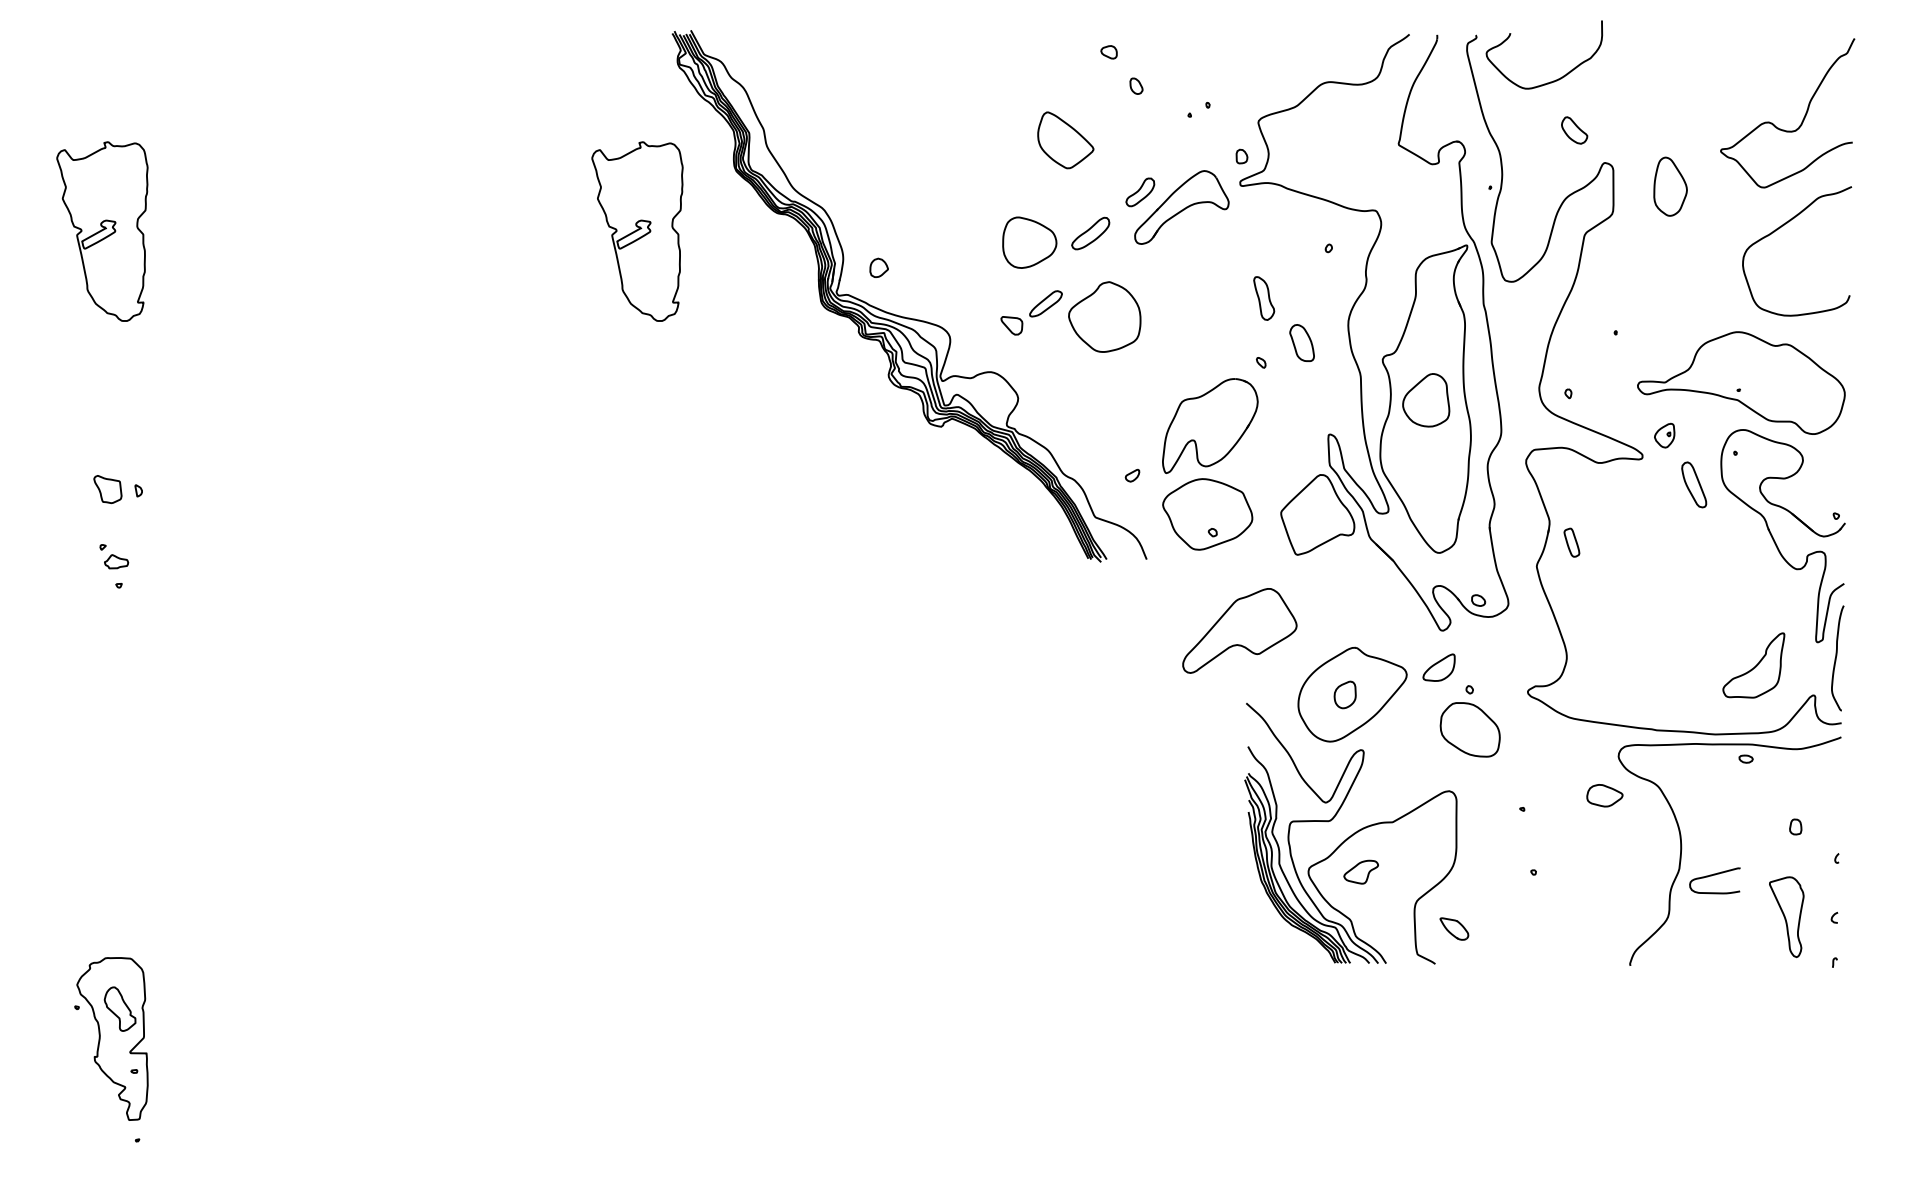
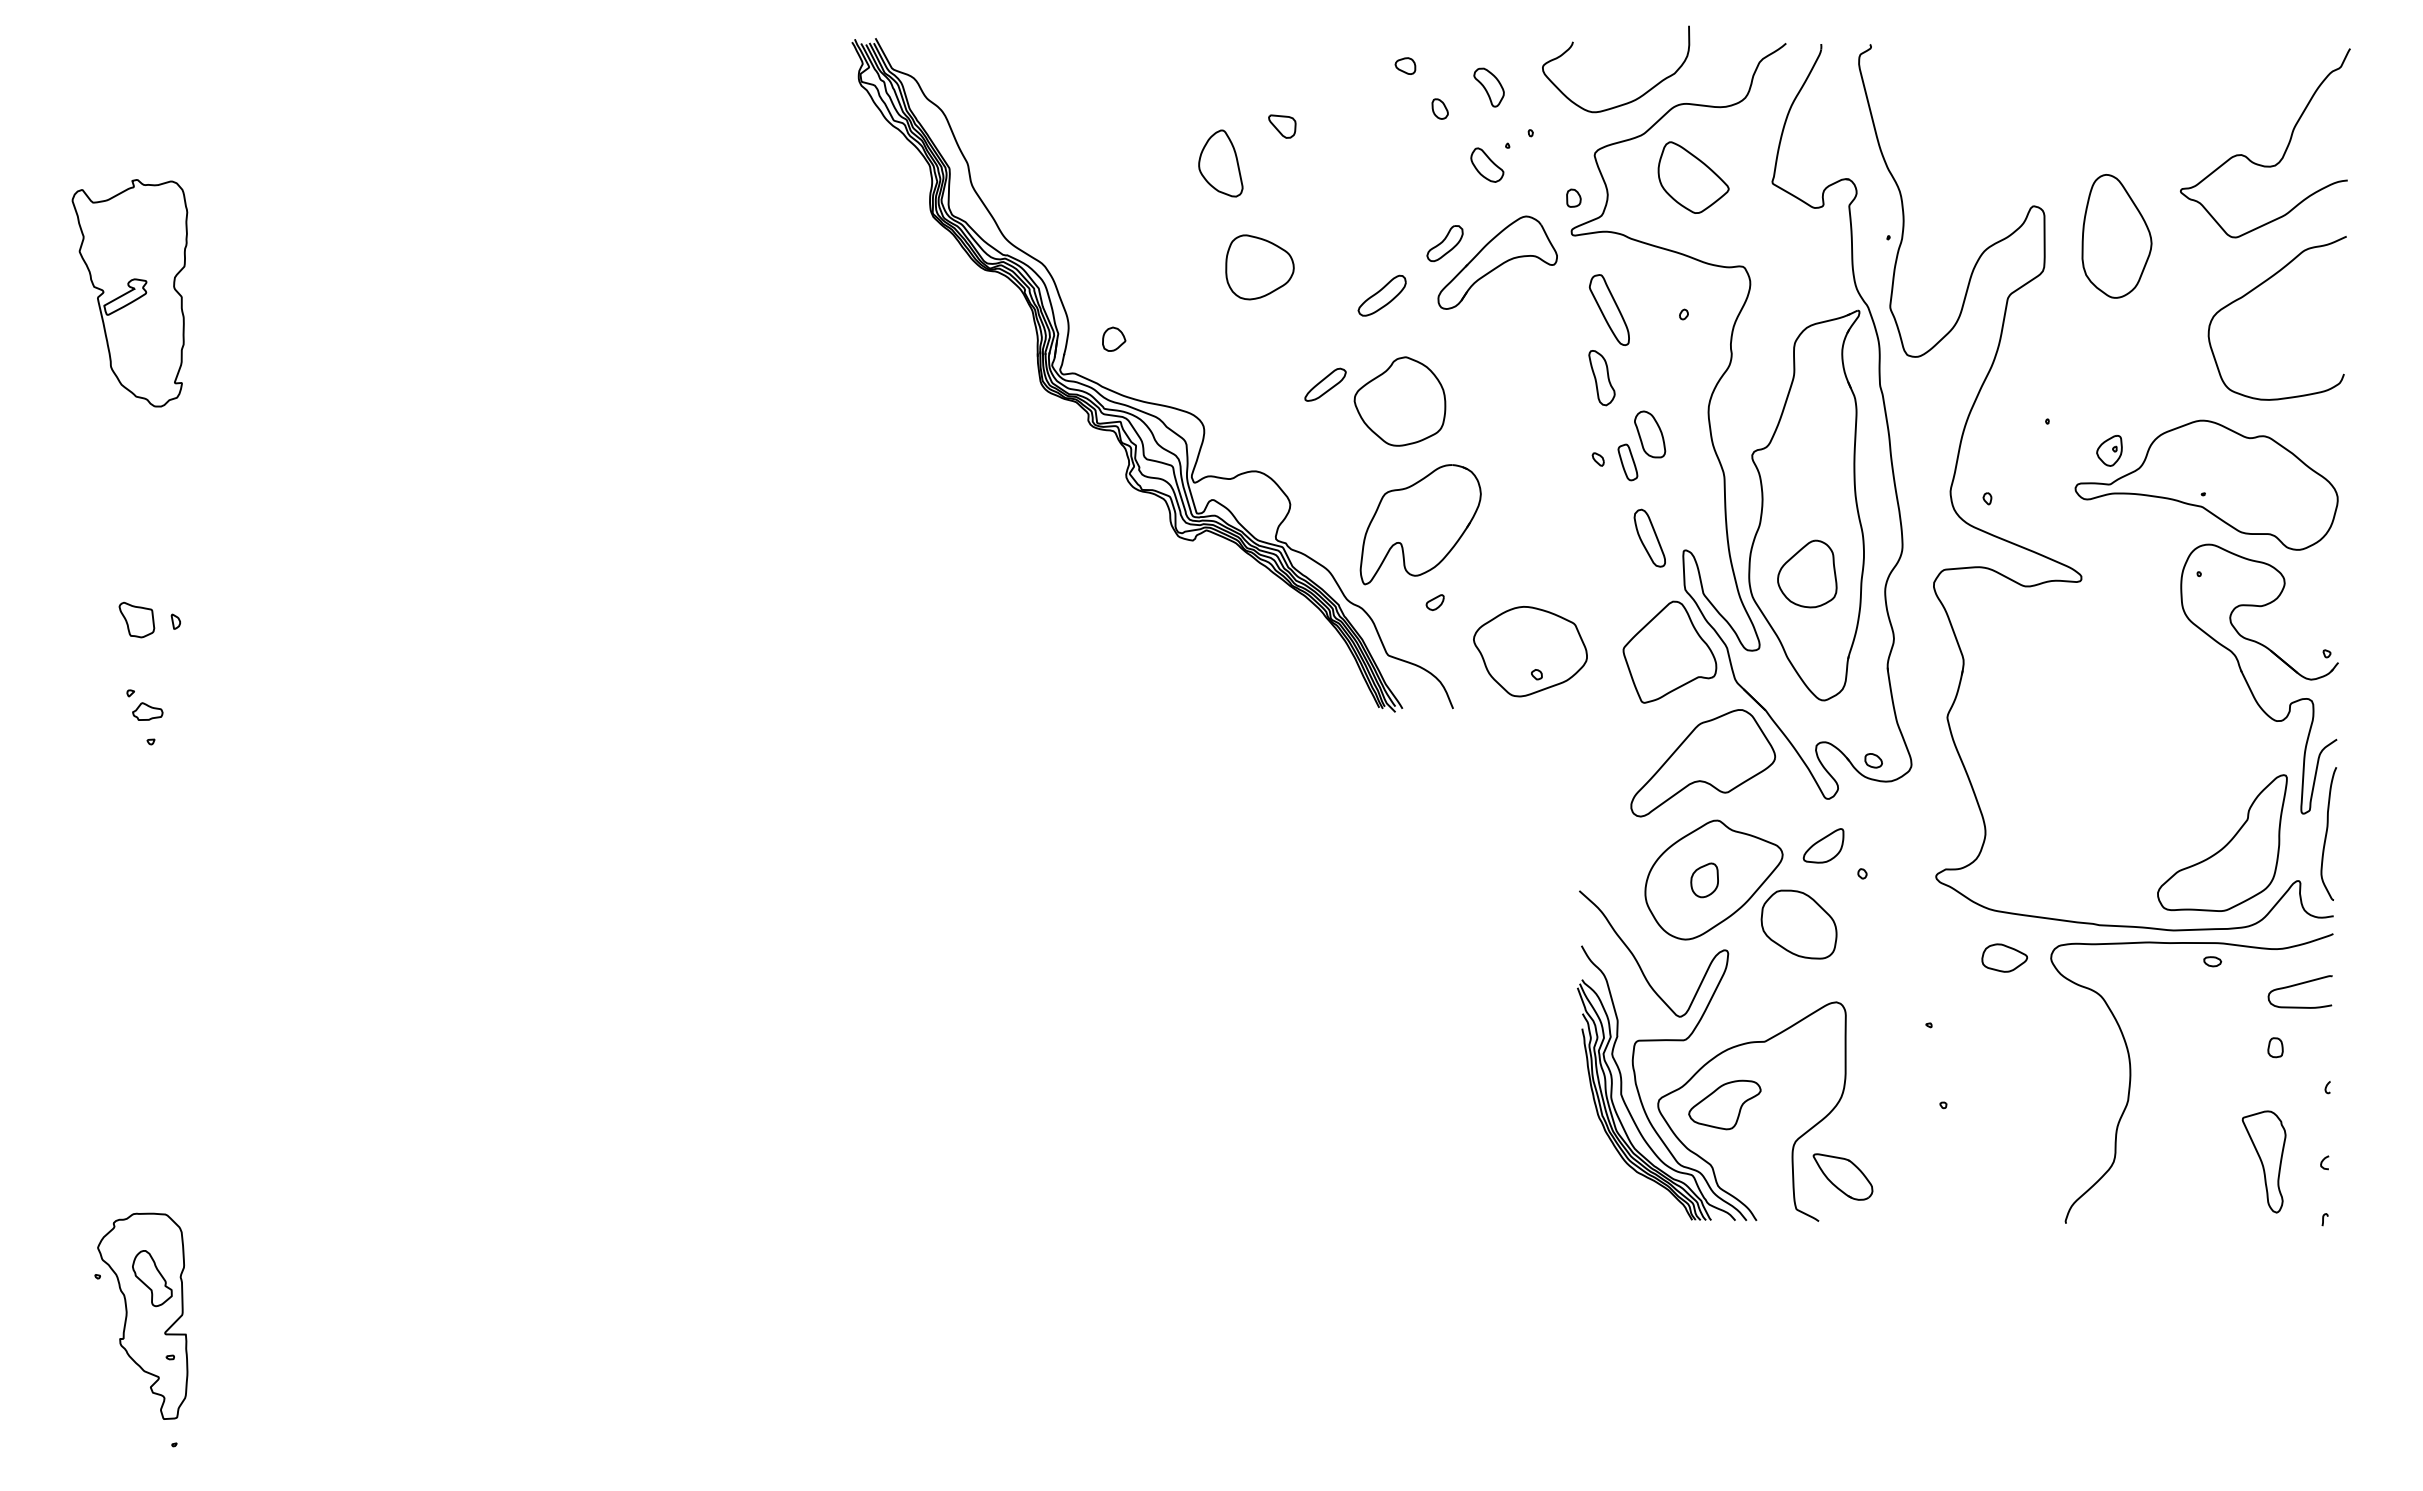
part: (1174, 69) -> (1488, 87), added
curve: (1556, 79) -> (1631, 100), moved
part: (963, 129) -> (1220, 163), added
part: (1574, 129) -> (1487, 164), moved
part: (1065, 140) -> (1693, 177), moved
part: (1670, 186) -> (2116, 236), size x1.67
part: (637, 231) -> (807, 293), removed
part: (1029, 242) -> (1259, 267), moved
part: (1269, 244) -> (1608, 309), added
part: (1012, 325) -> (1282, 126), moved
part: (1426, 399) -> (1807, 573), moved
part: (1210, 425) -> (1420, 524), moved
part: (1664, 435) -> (2109, 450), moved
part: (1693, 484) -> (1649, 537), moved
part: (1571, 542) -> (1627, 462), moved
part: (1239, 631) -> (1702, 763), moved
part: (1753, 665) -> (2222, 842), size x1.67
part: (1469, 729) -> (1798, 924), moved
part: (1604, 795) -> (2004, 957), moved
part: (1360, 871) -> (1724, 1104), size x1.67
curve: (1713, 875) -> (2298, 985), moved
part: (1453, 928) -> (1842, 1176), size x1.67

